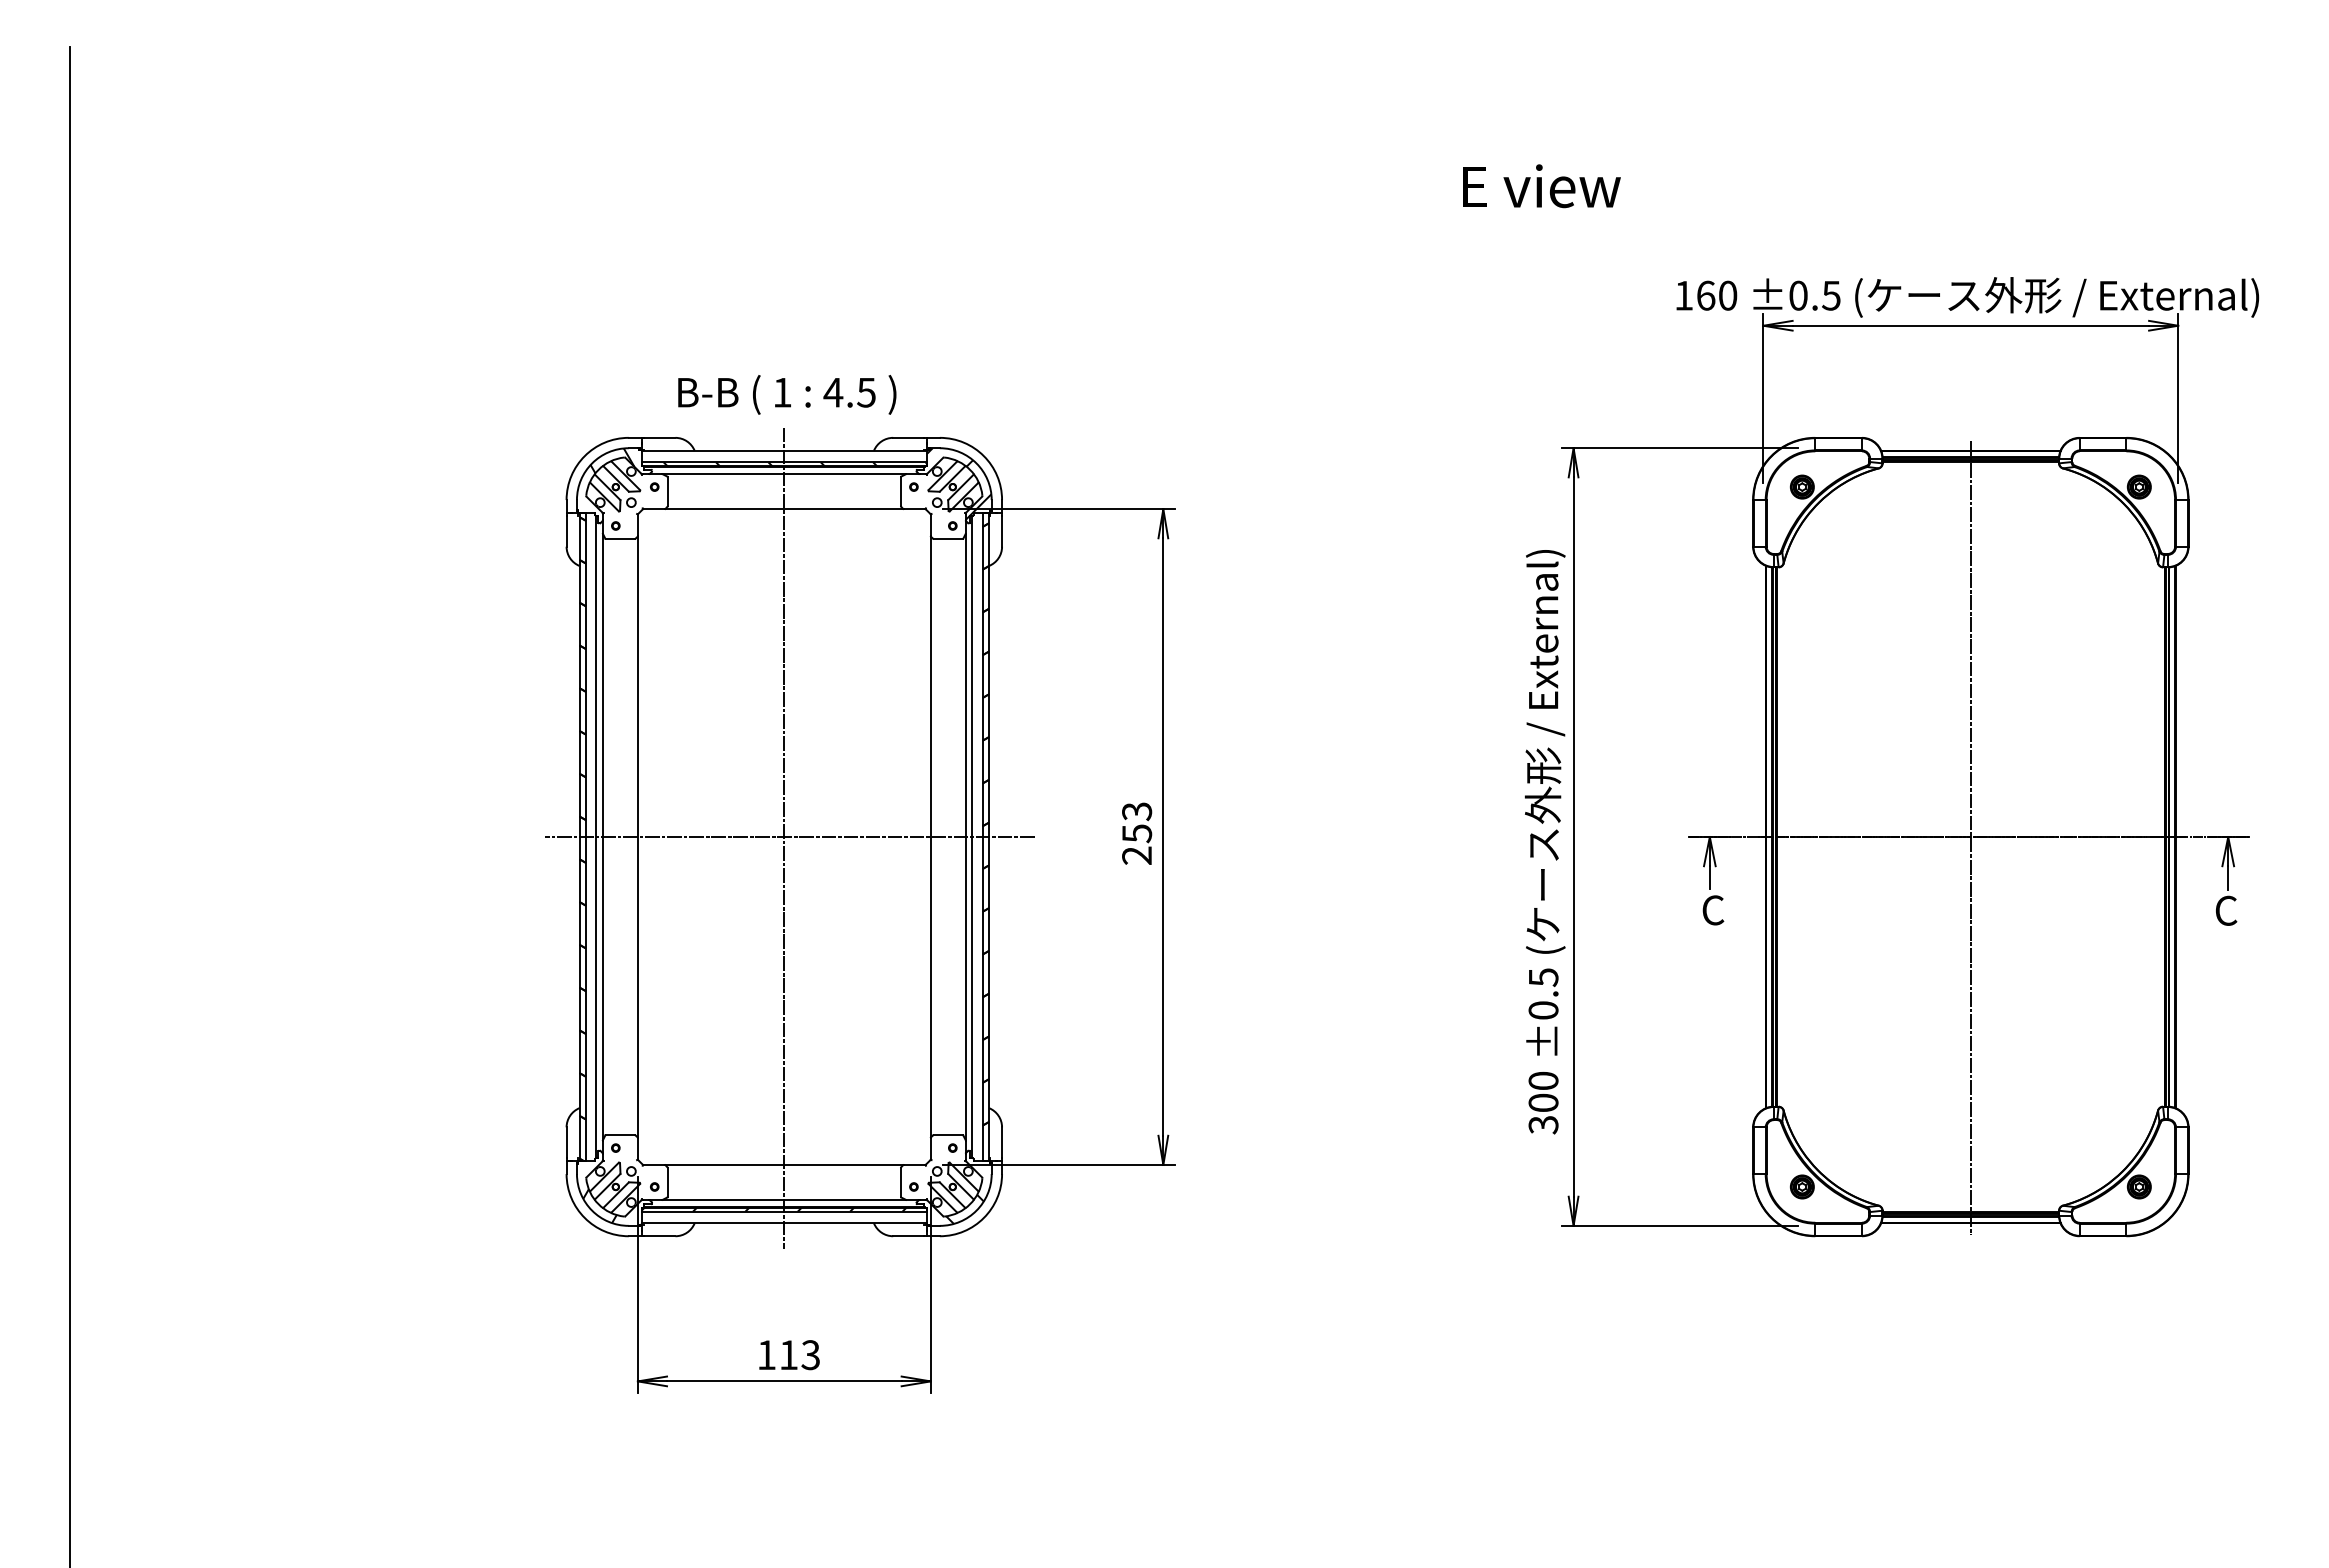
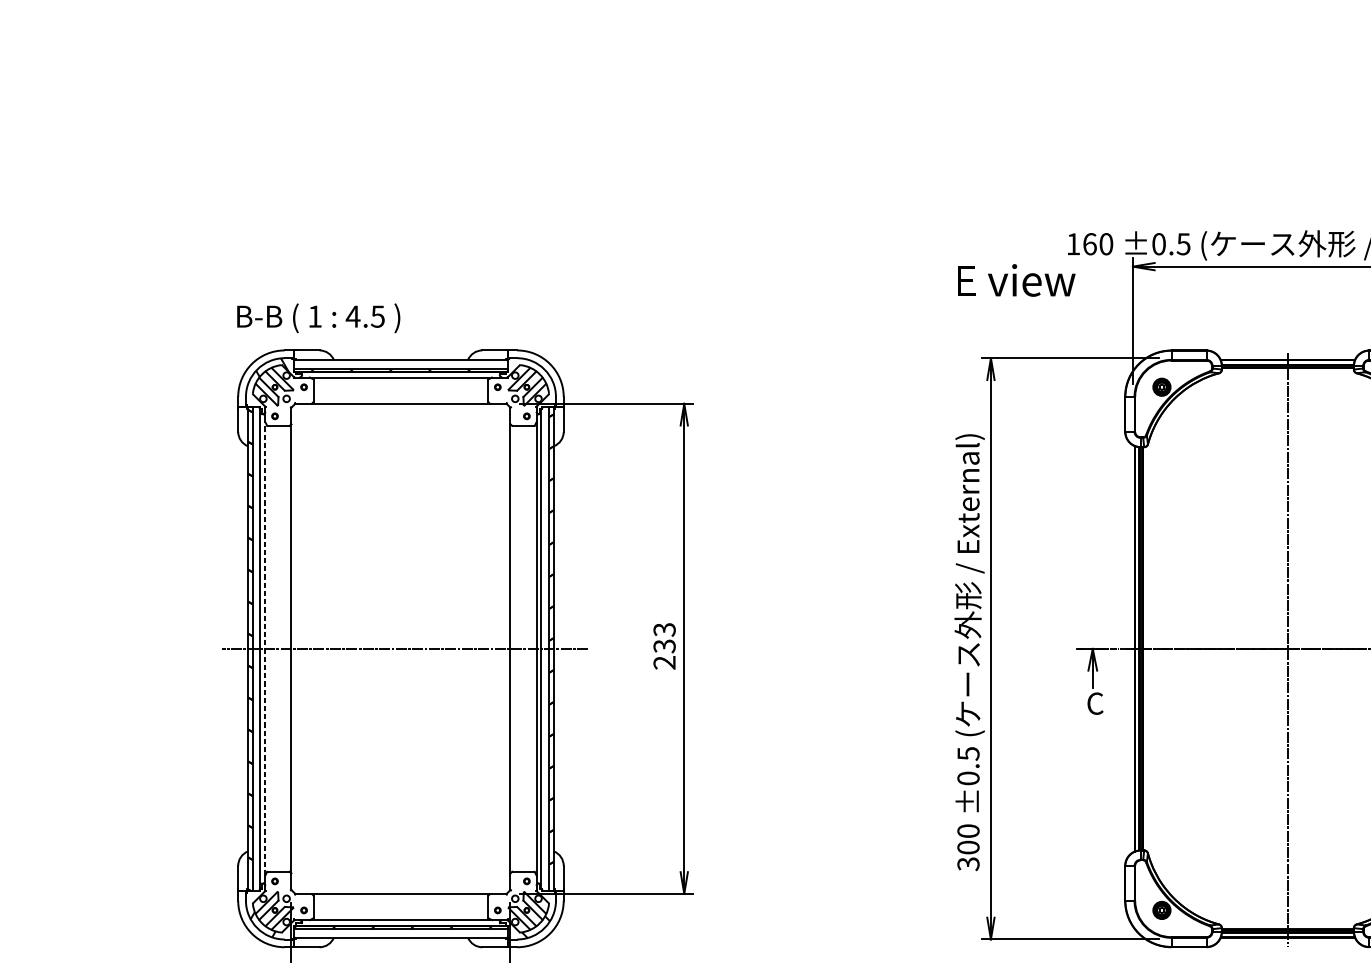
text: (1541, 186) -> (1016, 280), moved
text: (787, 394) -> (318, 318), moved
hatch: (958, 483) -> (531, 384), removed
text: (1136, 833) -> (664, 646), 253 -> 233
line: (602, 836) -> (265, 648), solid -> dashed
line: (784, 838) -> (401, 649), removed

